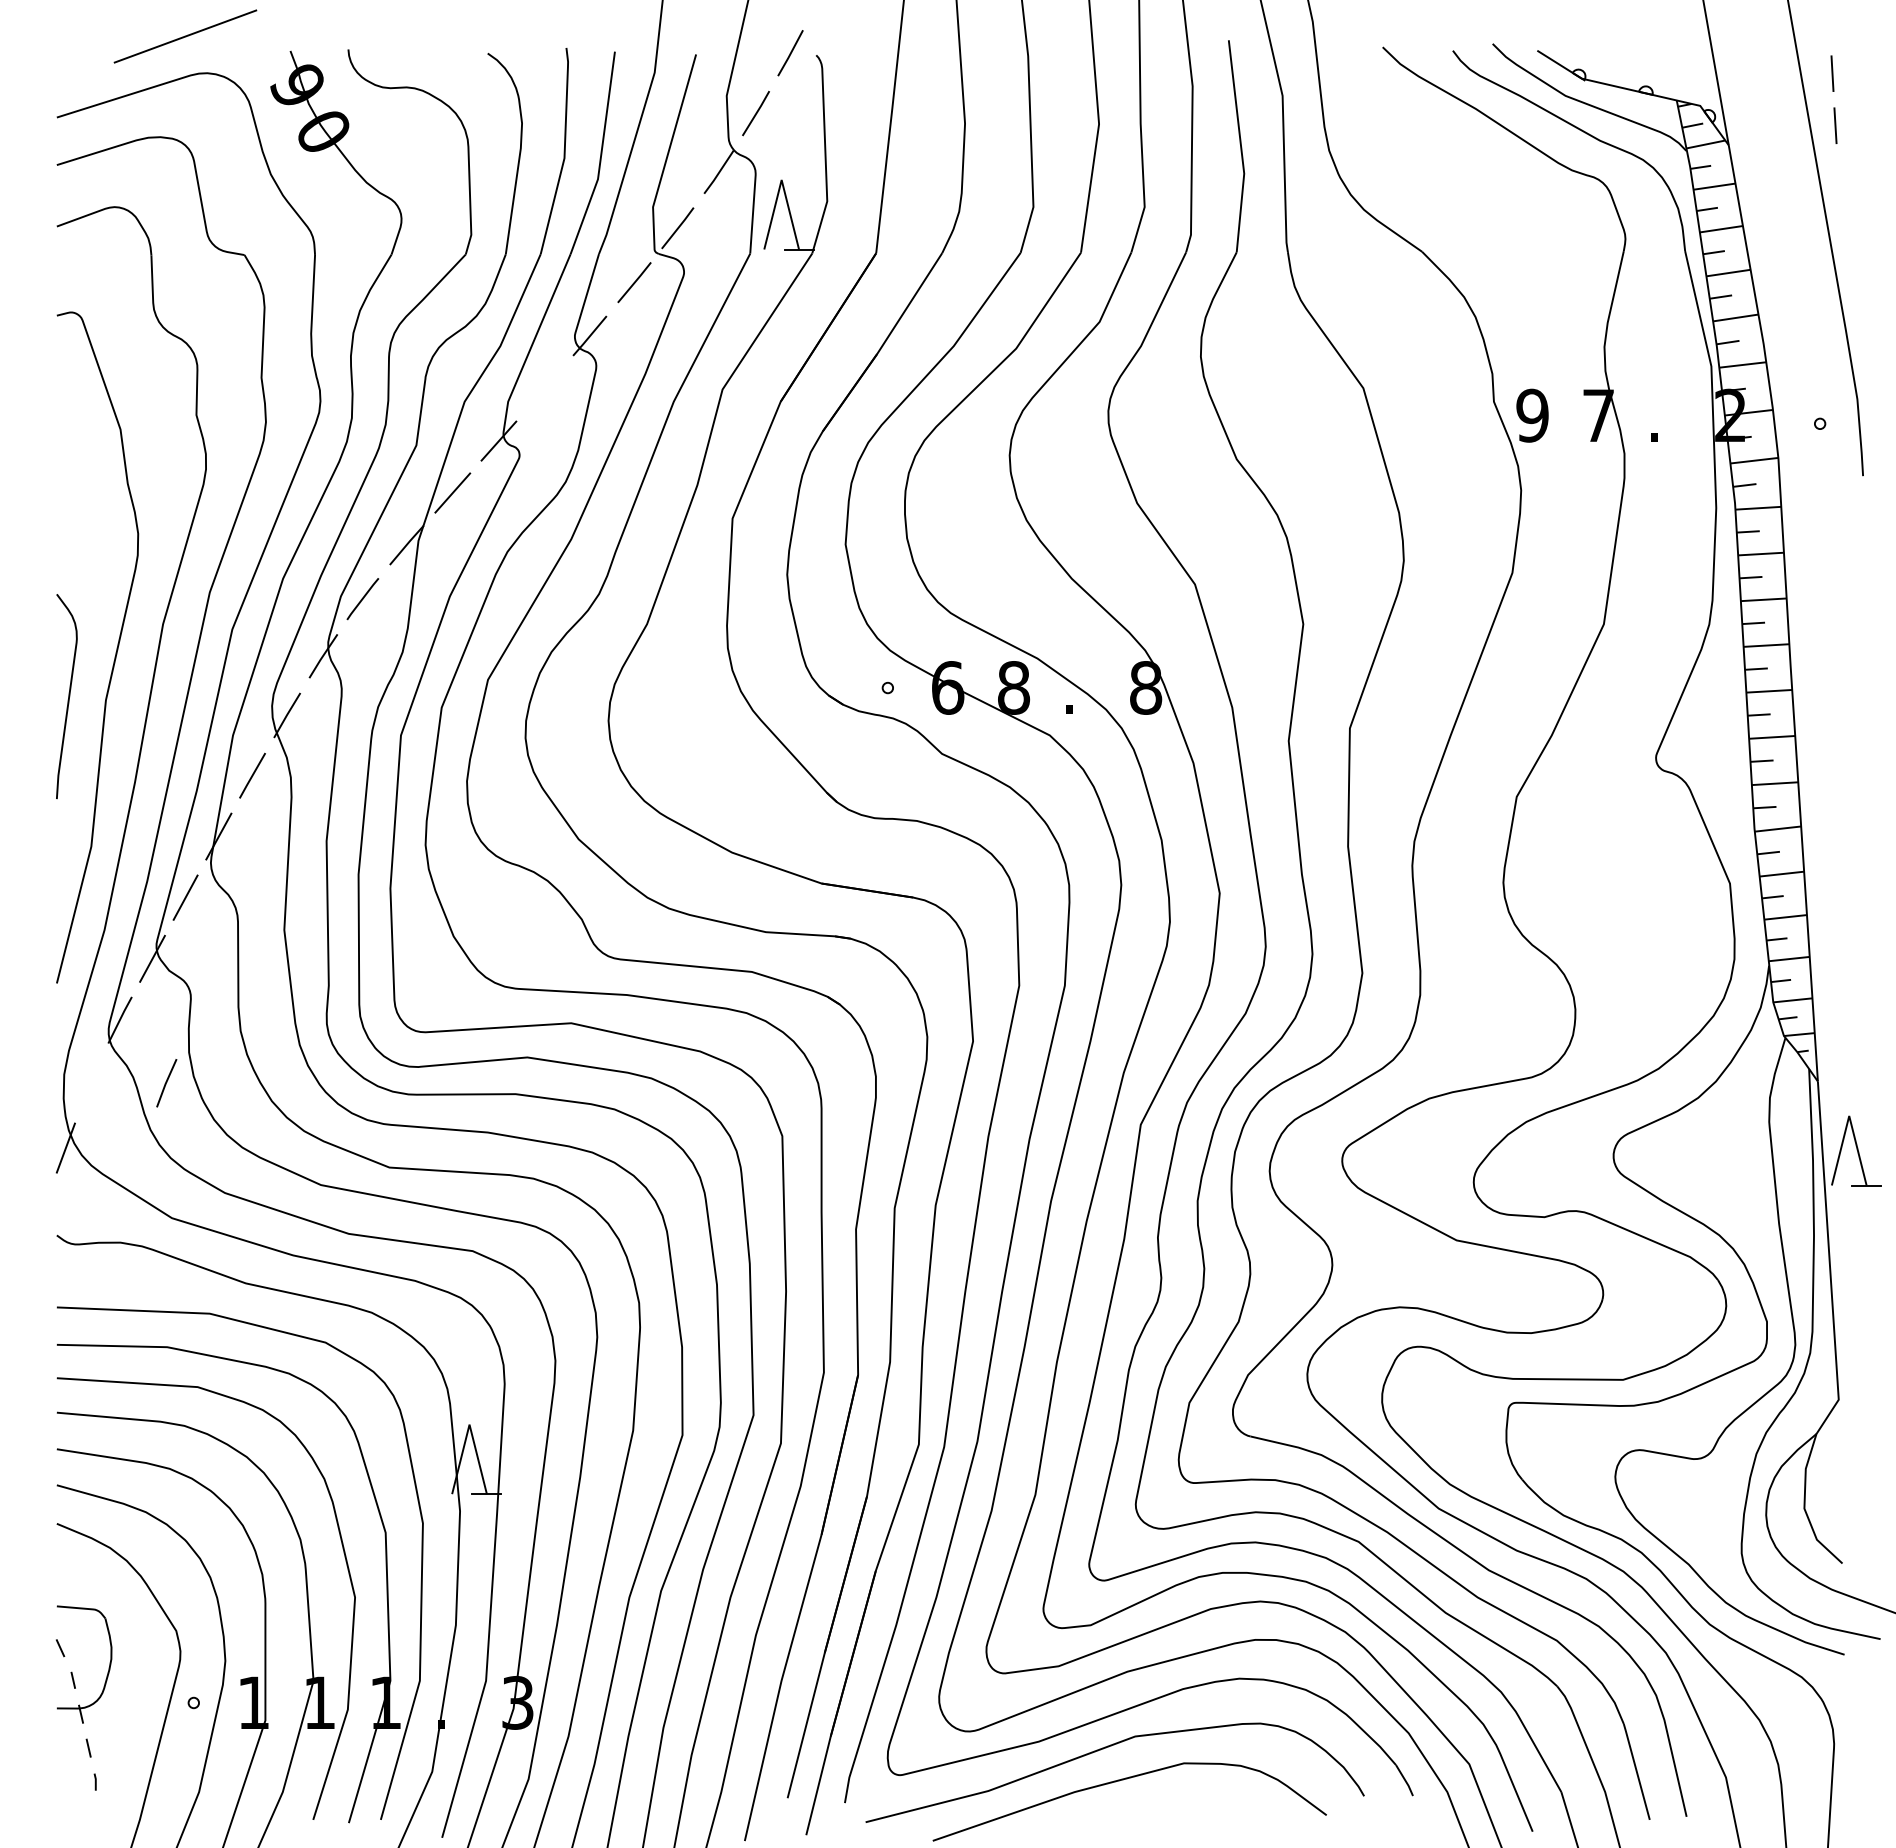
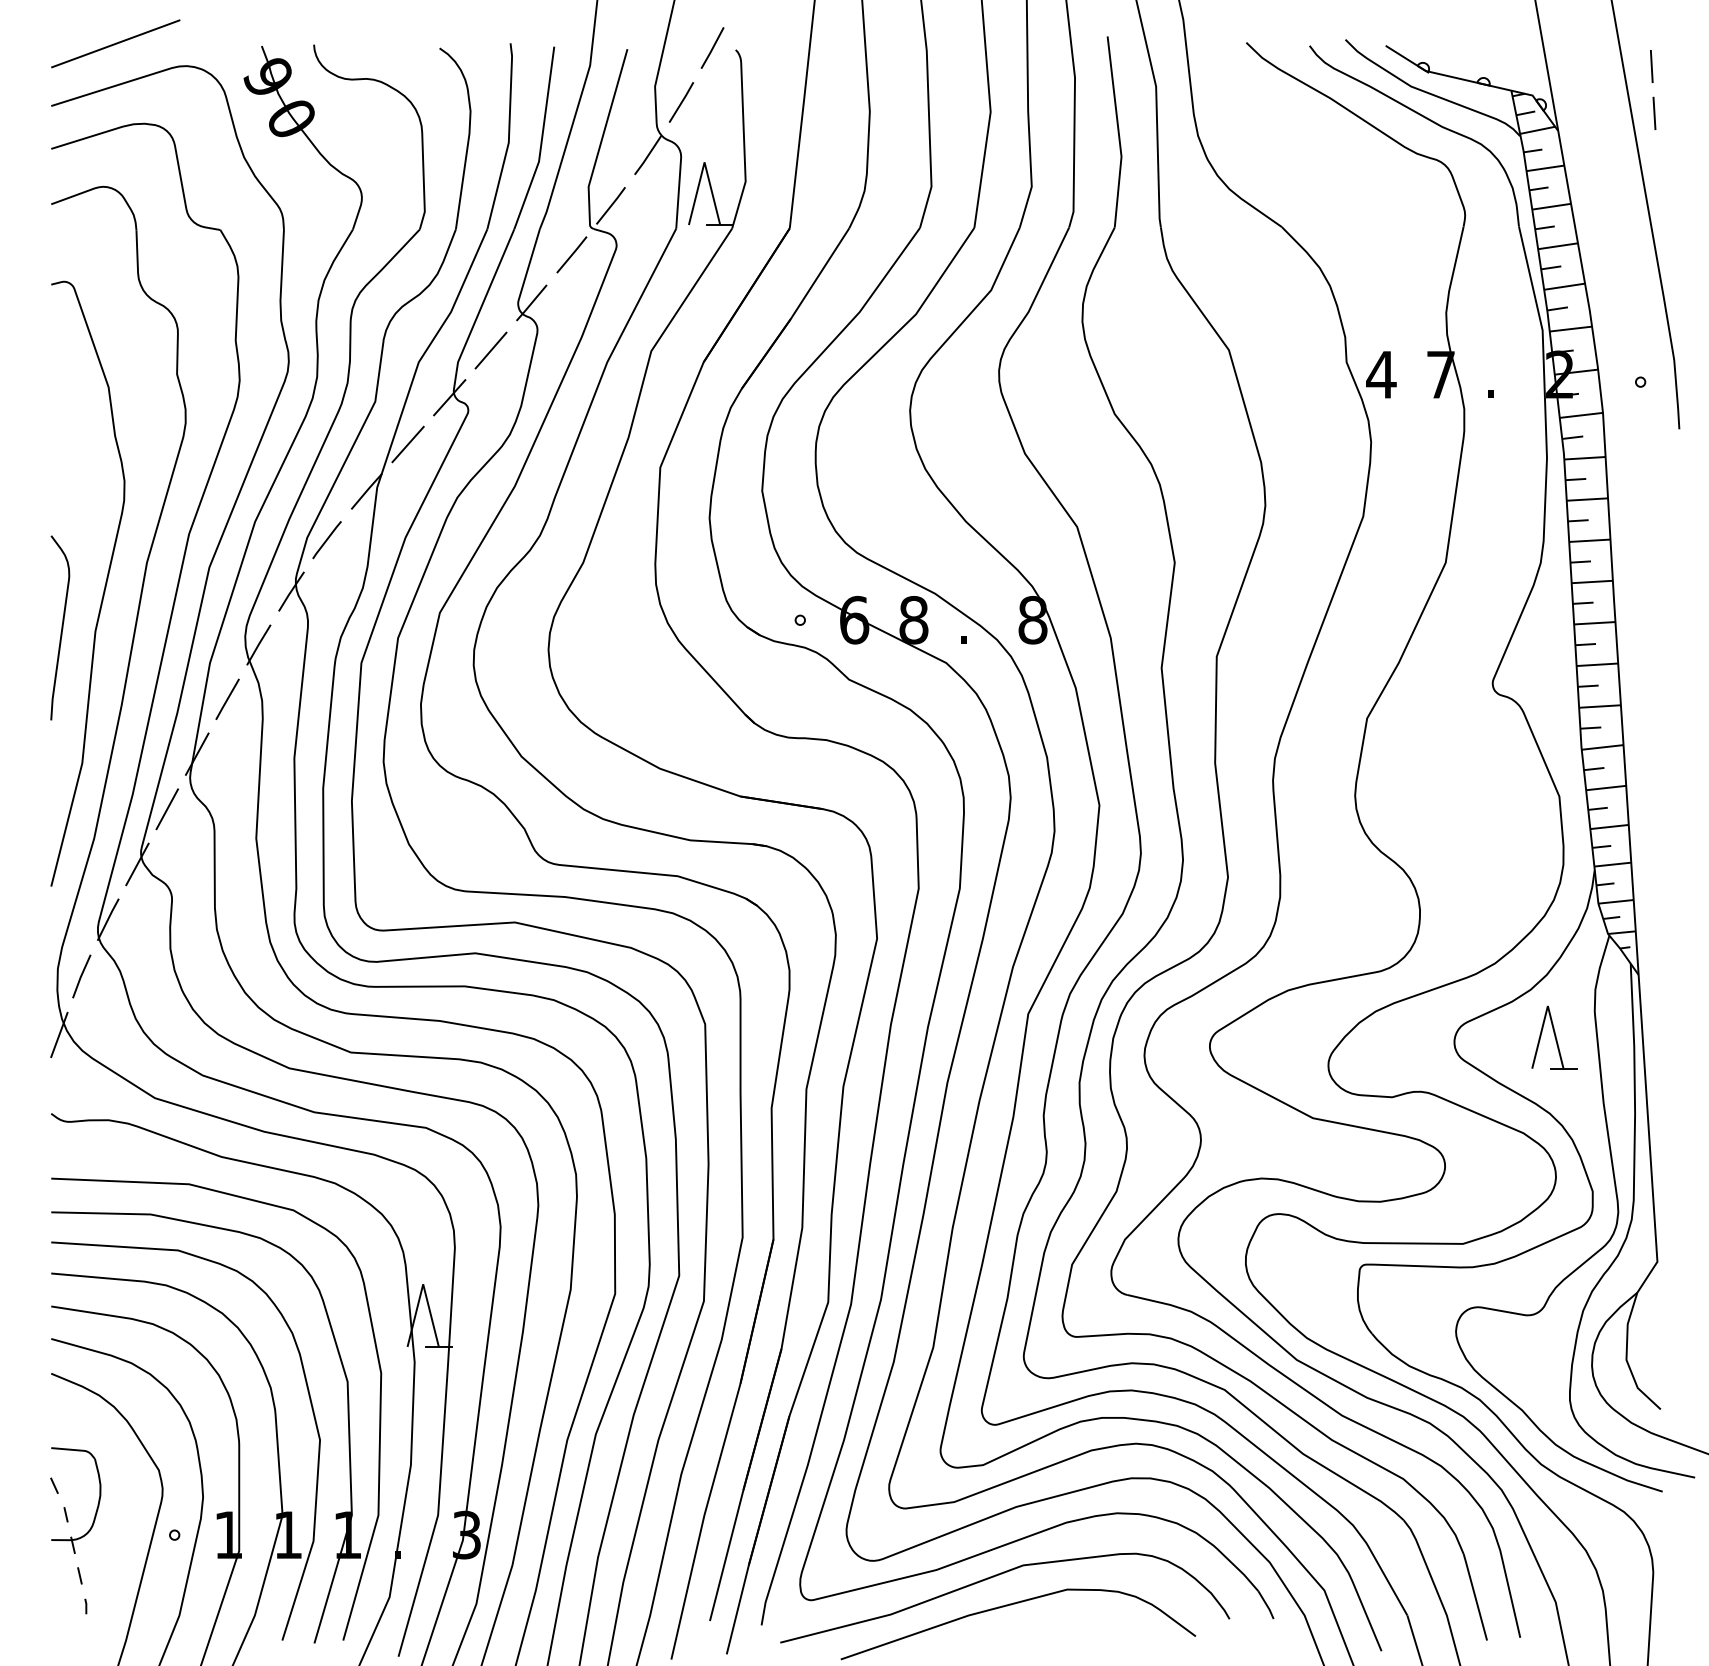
line: (185, 36) -> (115, 43), moved
line: (544, 388) -> (490, 350), added
text: (1532, 415) -> (1381, 374), 9 -> 4
line: (166, 1083) -> (81, 976), moved
part: (1856, 1150) -> (1554, 1037), moved

